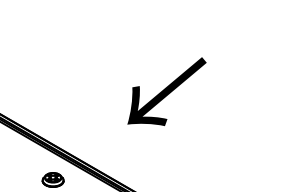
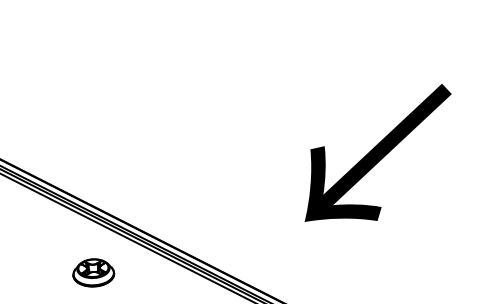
text: (166, 91) -> (376, 153), moved

